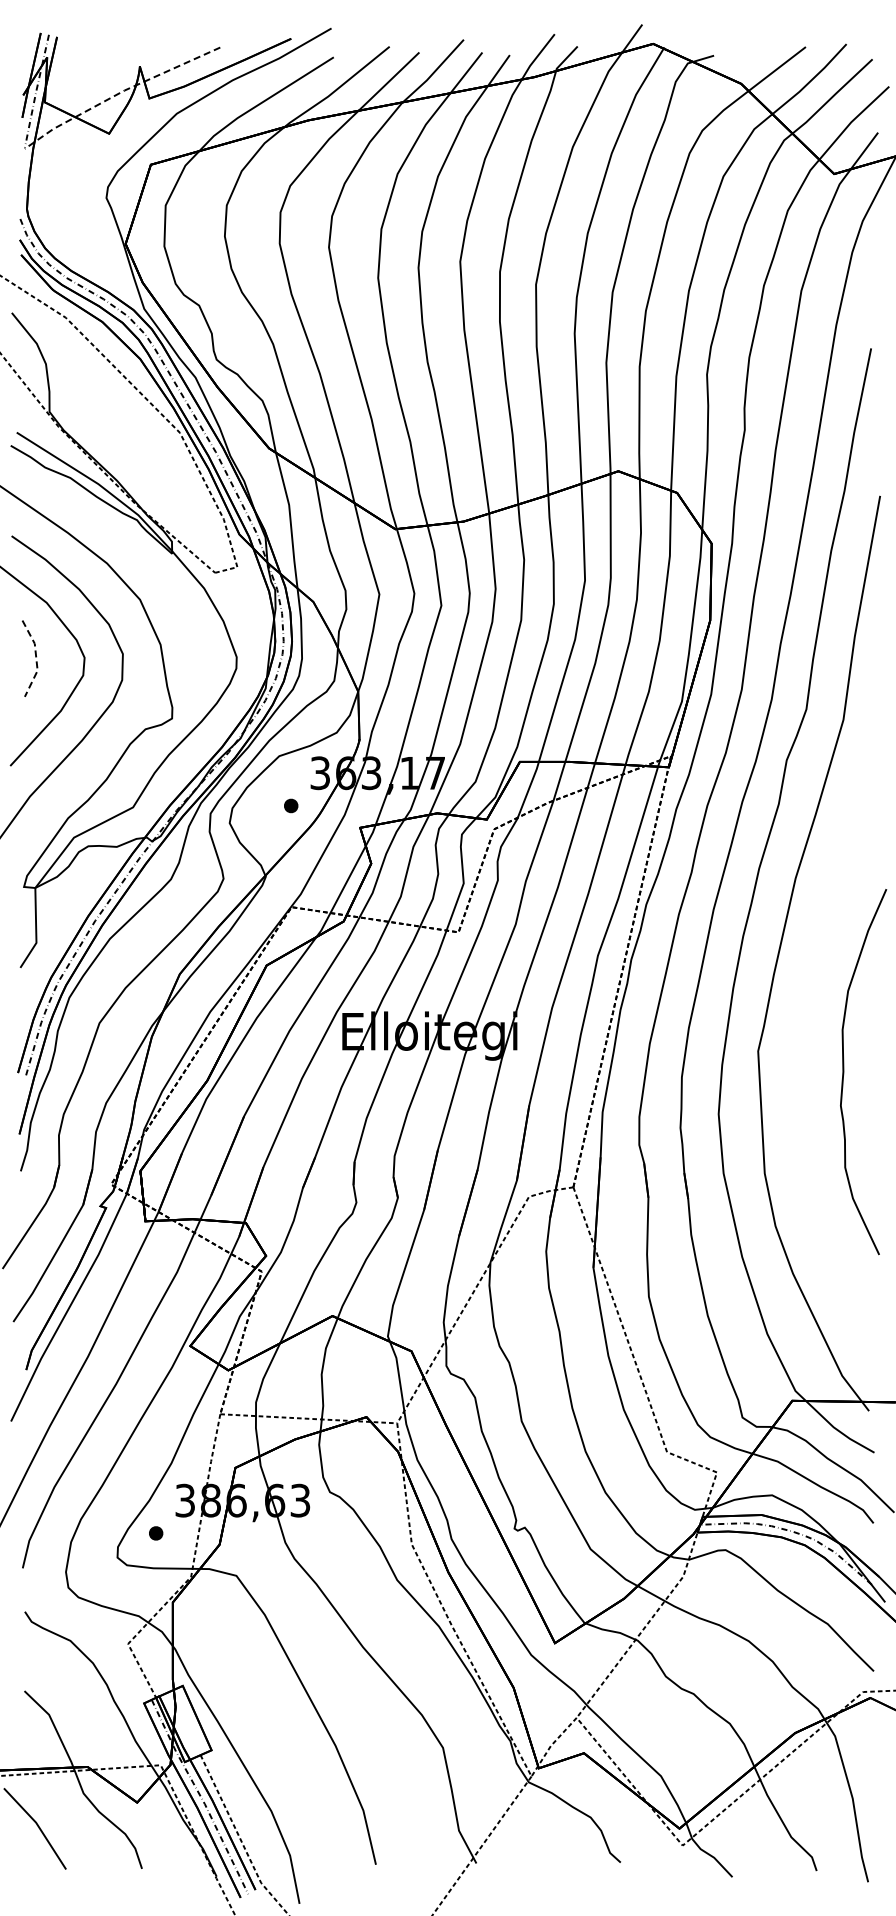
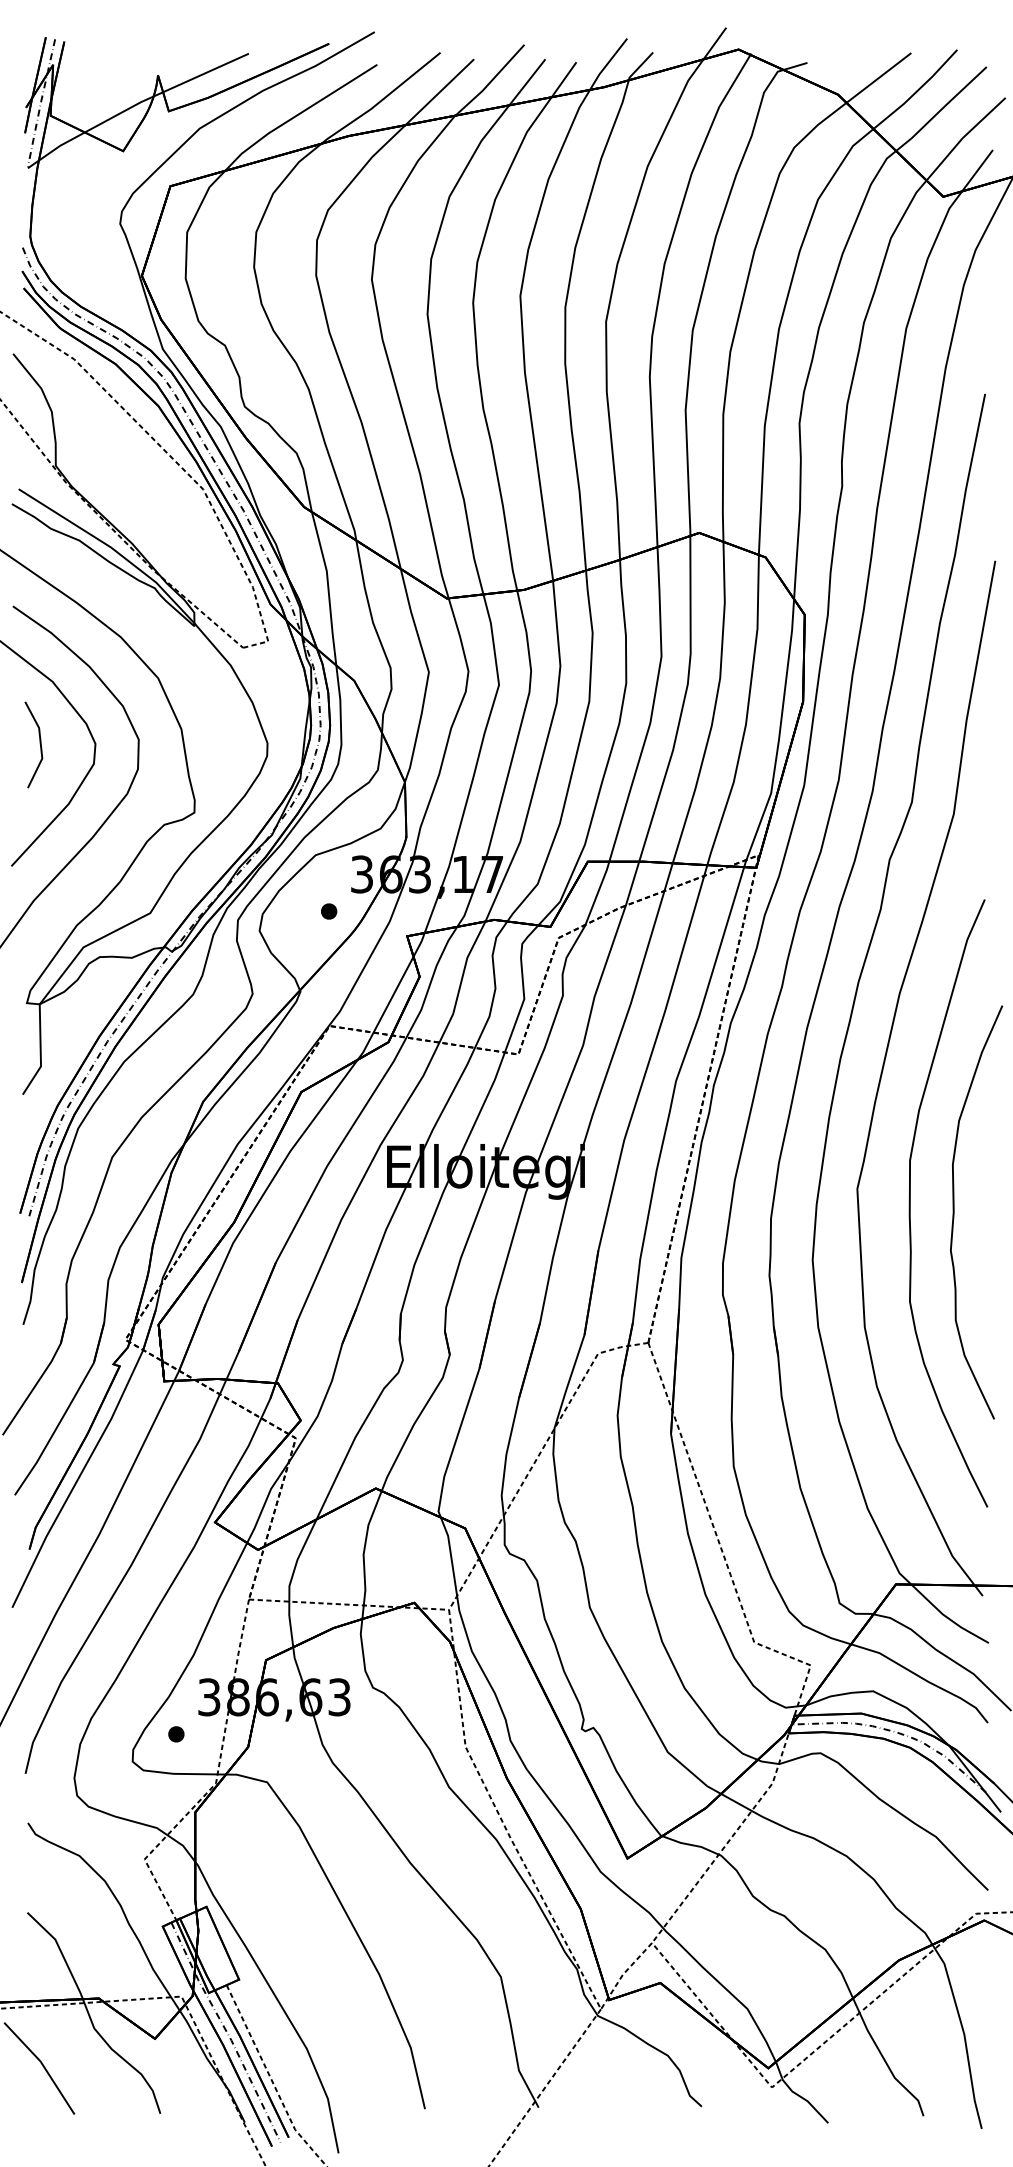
line: (119, 93) -> (134, 105), dashed -> solid
line: (36, 659) -> (41, 745), dashed -> solid
curve: (805, 1063) -> (910, 1202), added

